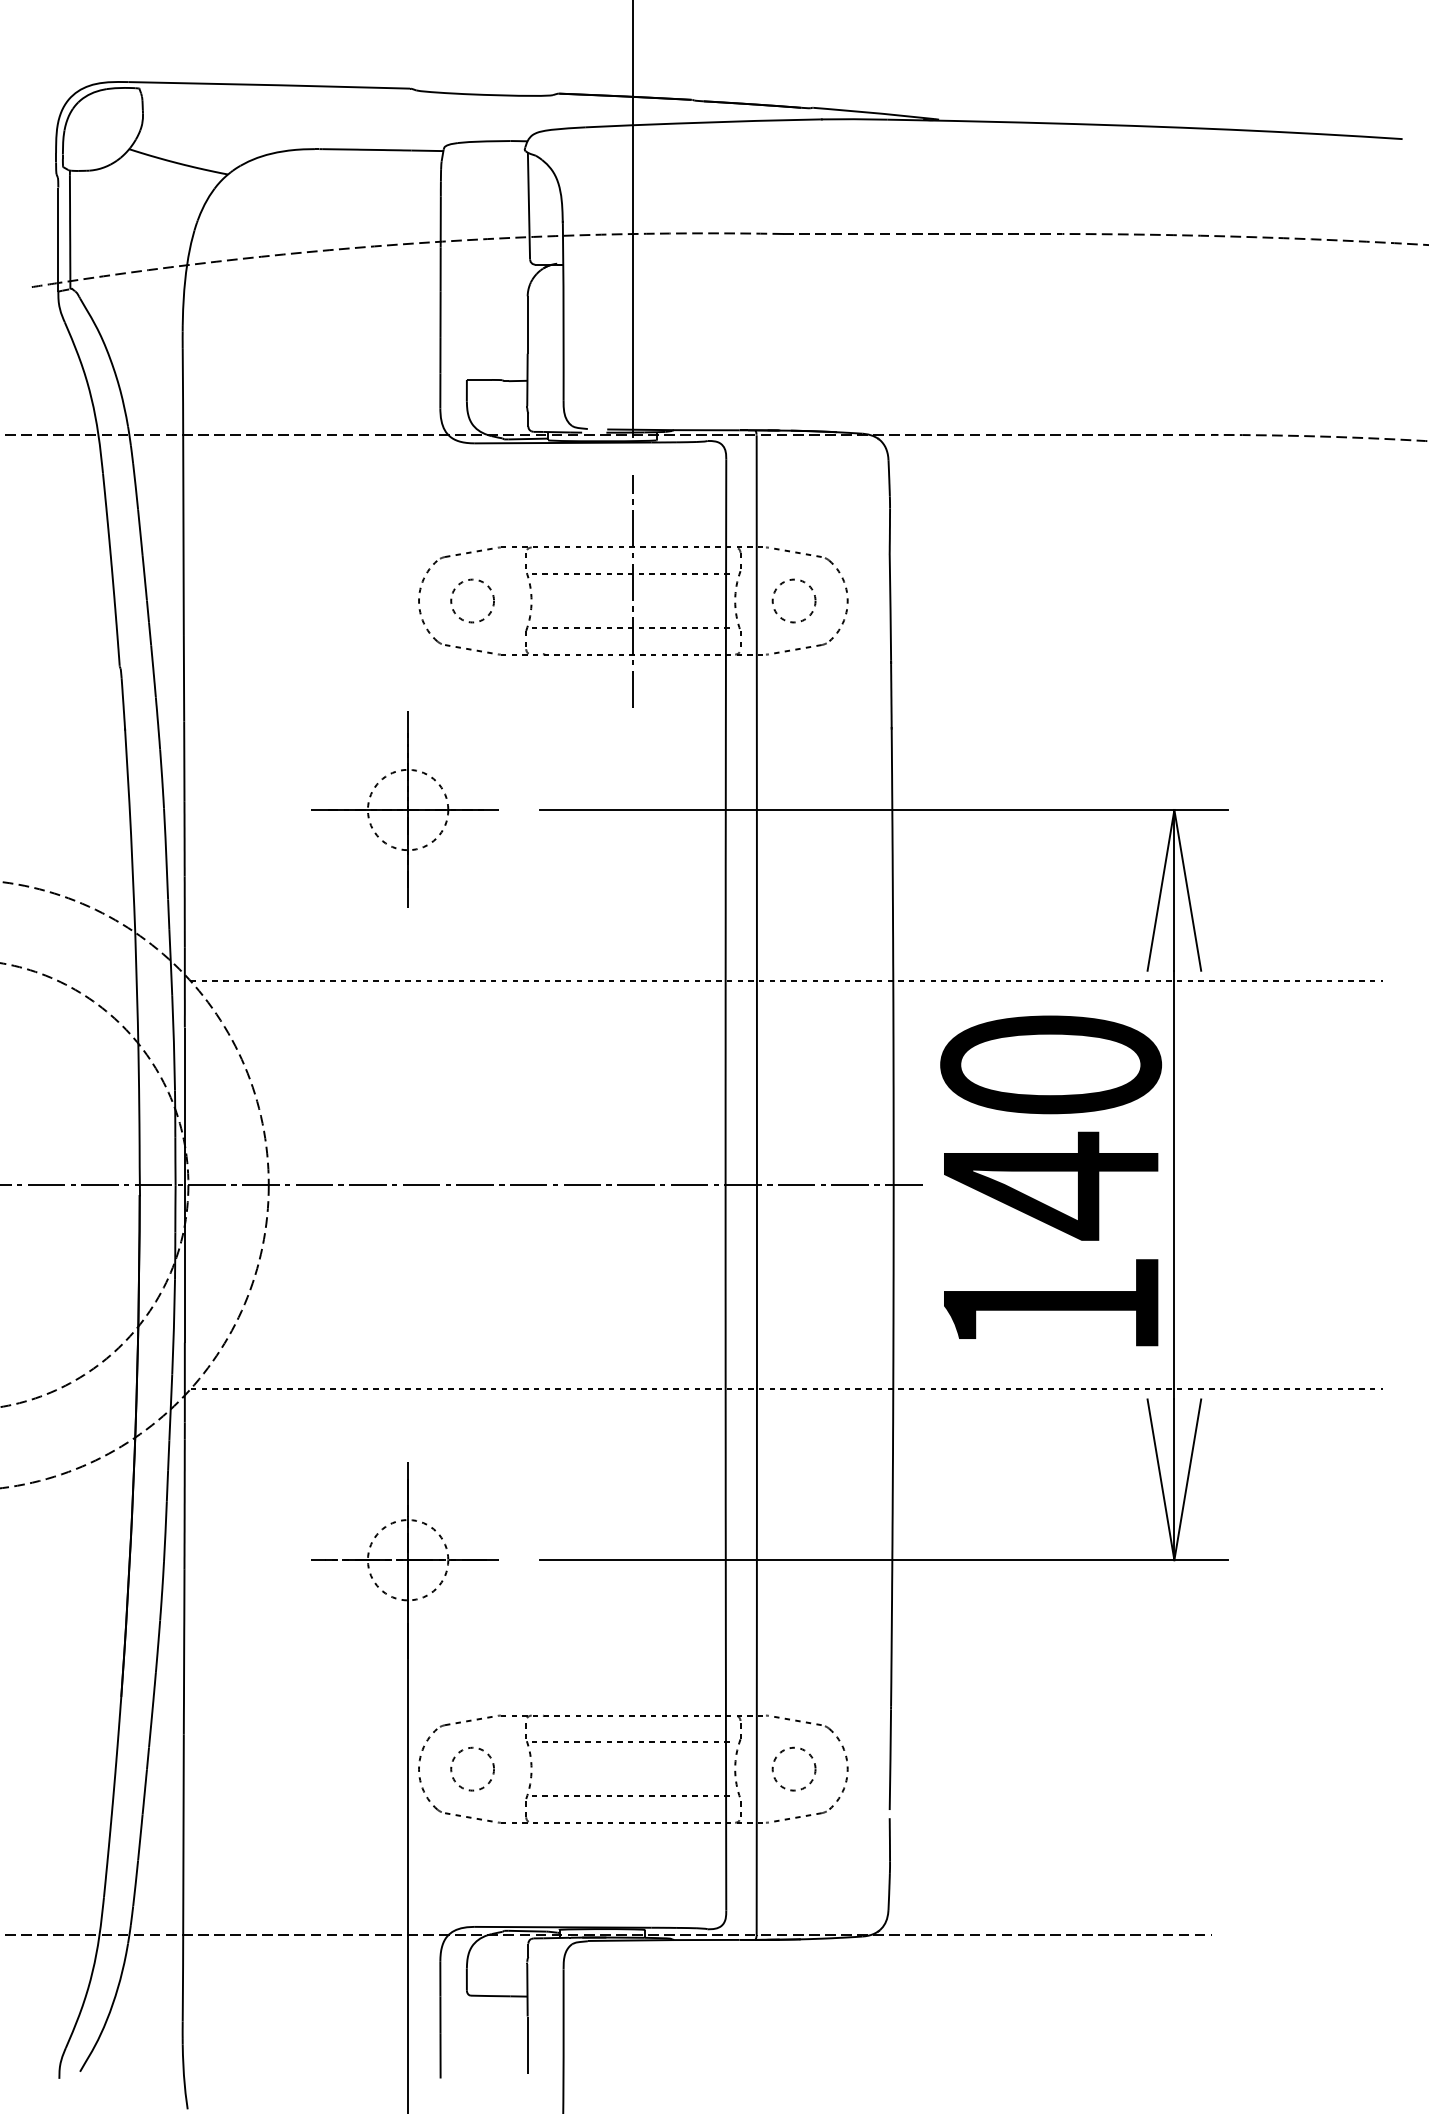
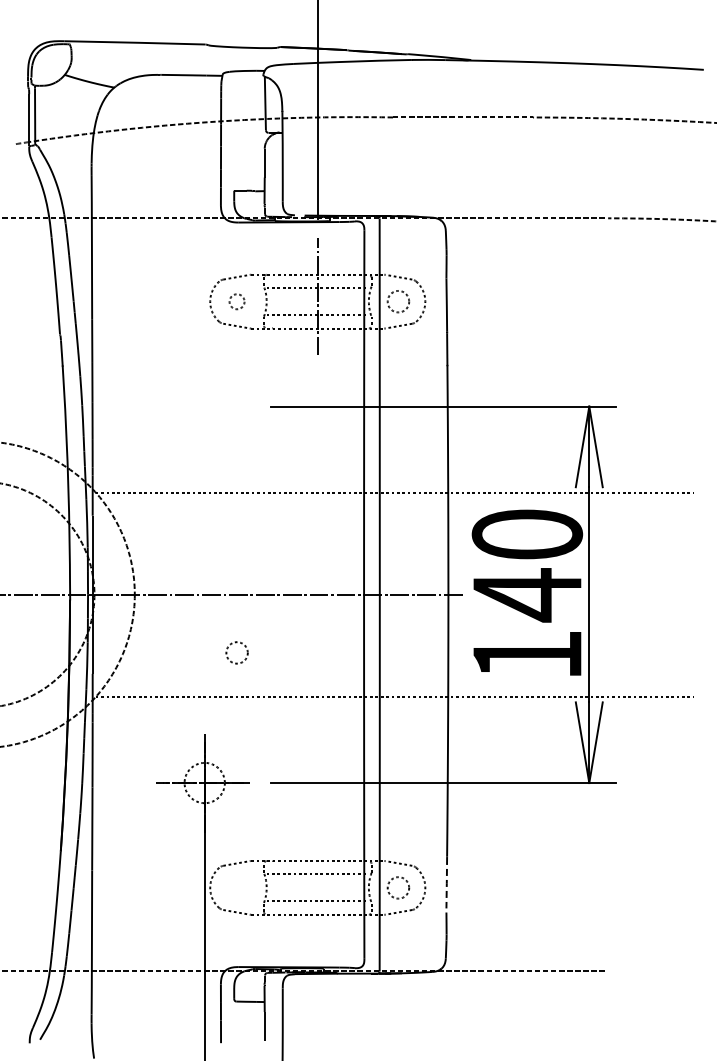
circle: (471, 600) -> (236, 301), size x0.7
part: (403, 809) -> (202, 406), removed
line: (889, 1760) -> (446, 883), solid -> dashed
circle: (471, 1768) -> (236, 652), moved

